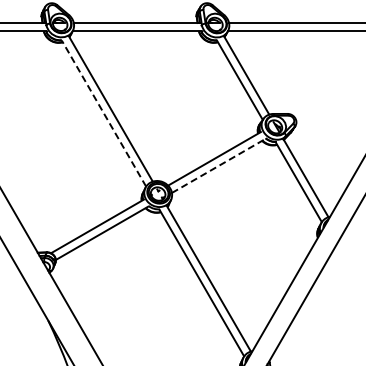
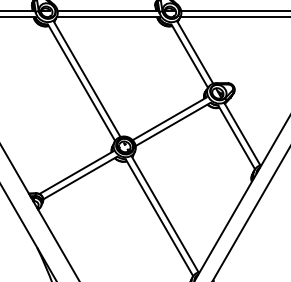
line: (103, 113) -> (81, 82), dashed -> solid
line: (218, 166) -> (172, 124), dashed -> solid

